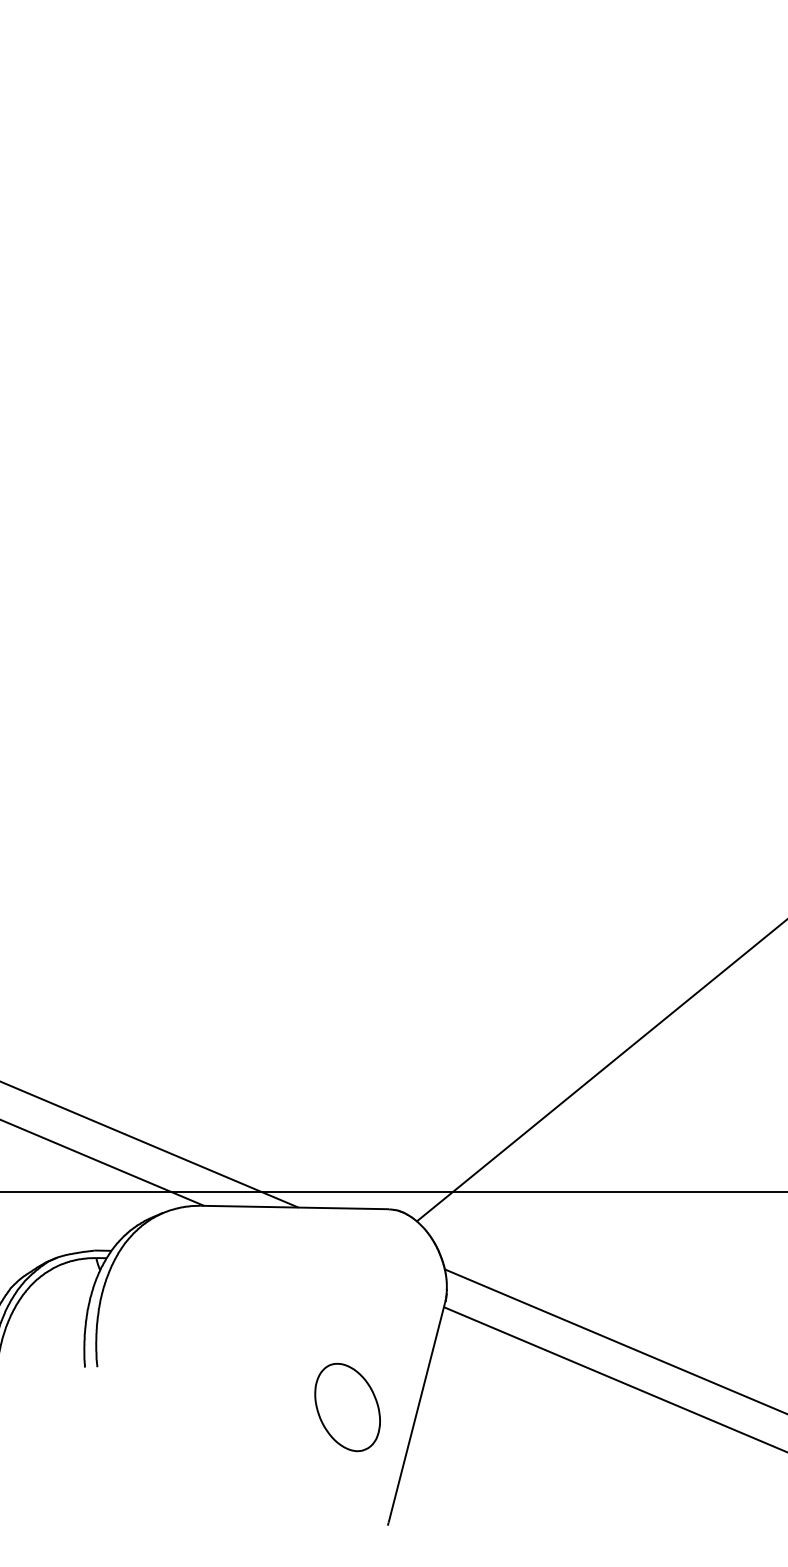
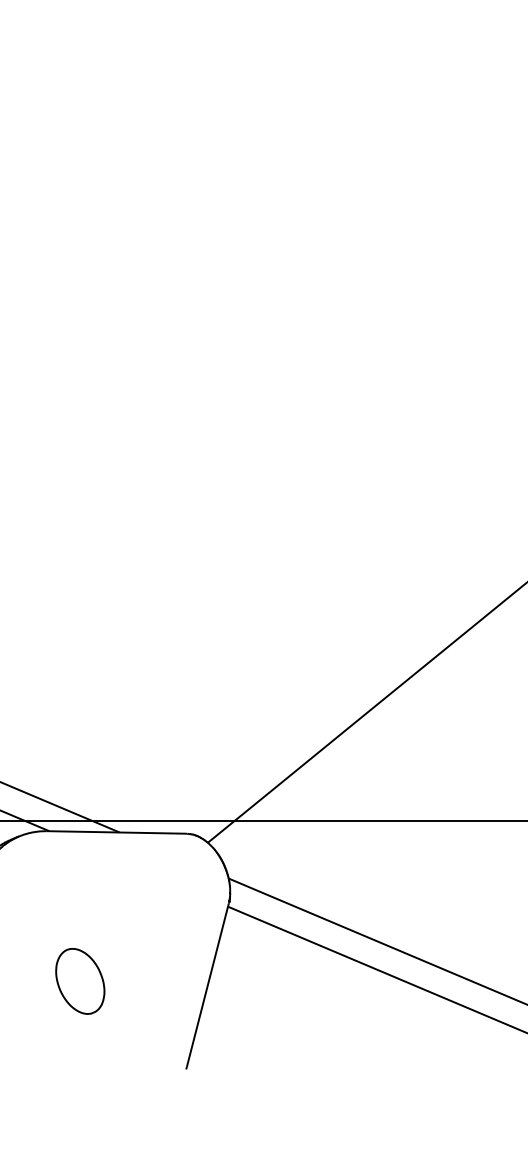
part: (347, 1407) -> (80, 981), moved

